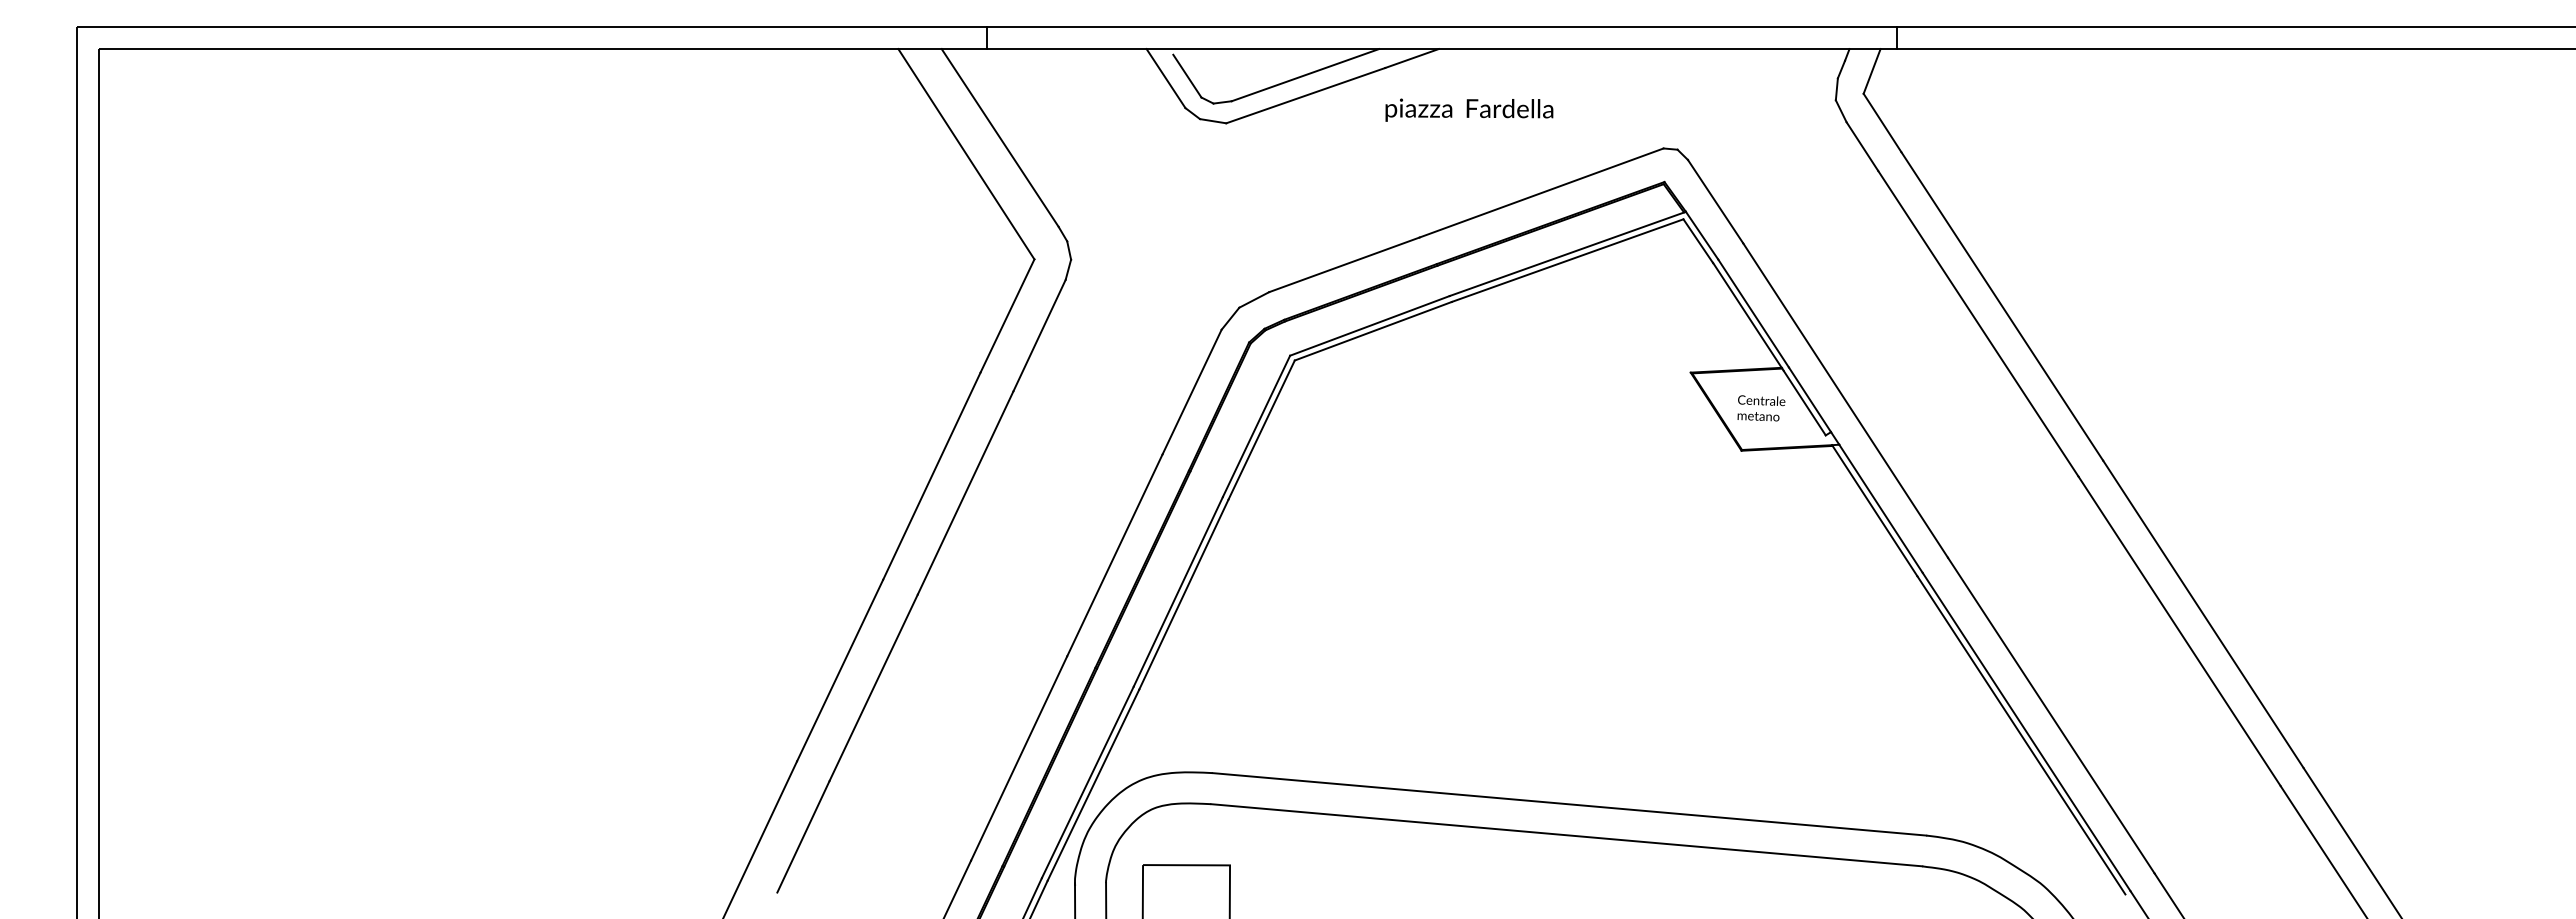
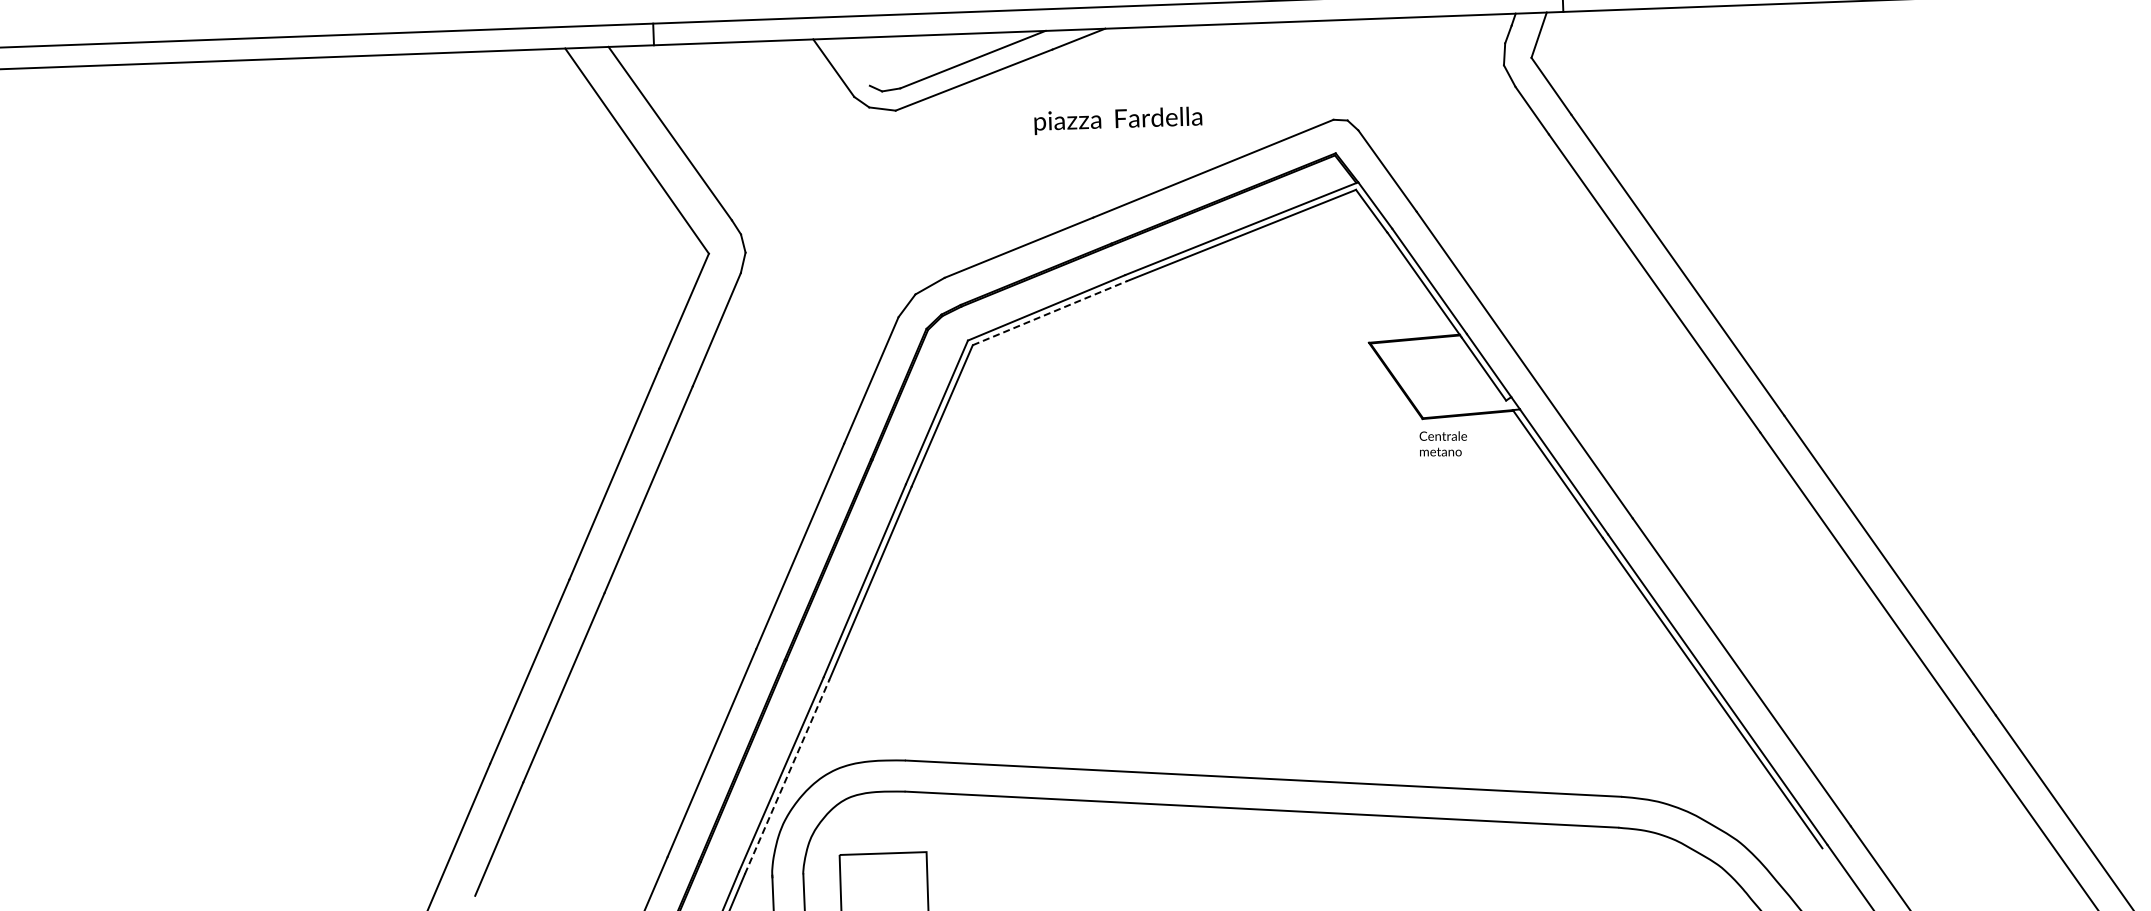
line: (1187, 75) -> (855, 64), removed
text: (1469, 109) -> (1118, 119), moved
line: (1373, 331) -> (1050, 313), solid -> dashed
text: (1761, 408) -> (1443, 444), moved
line: (1093, 784) -> (787, 776), solid -> dashed

